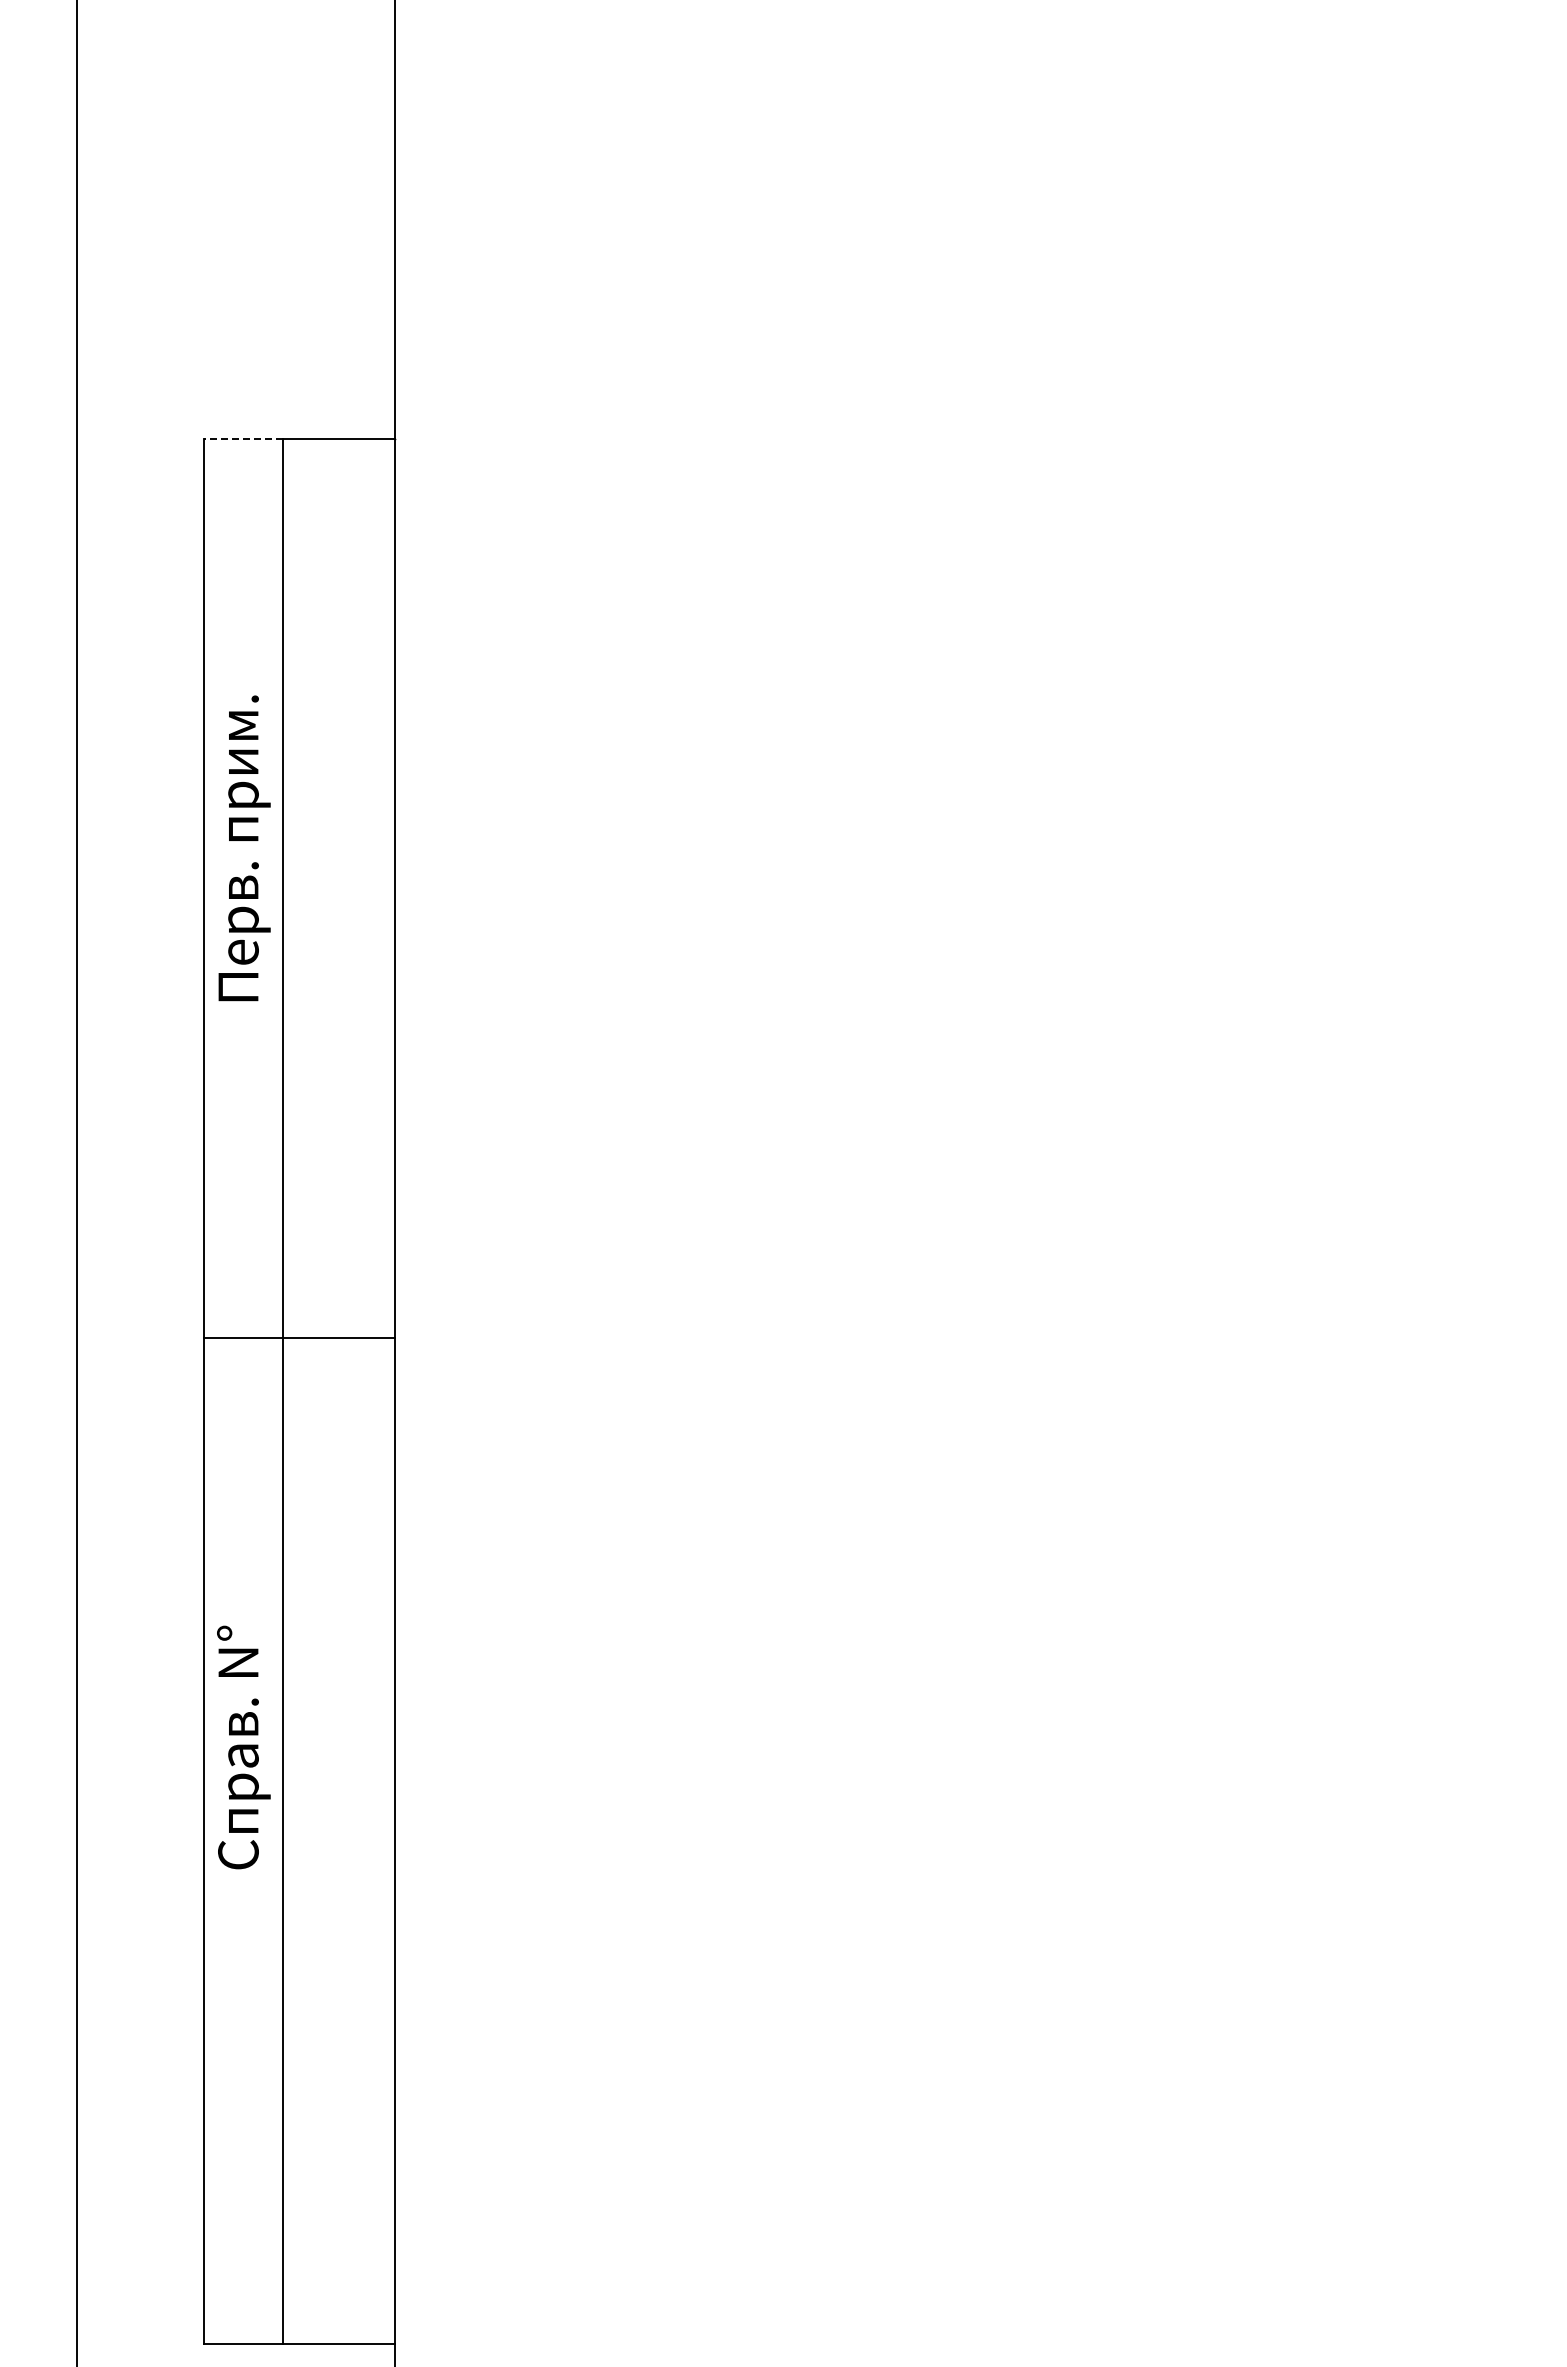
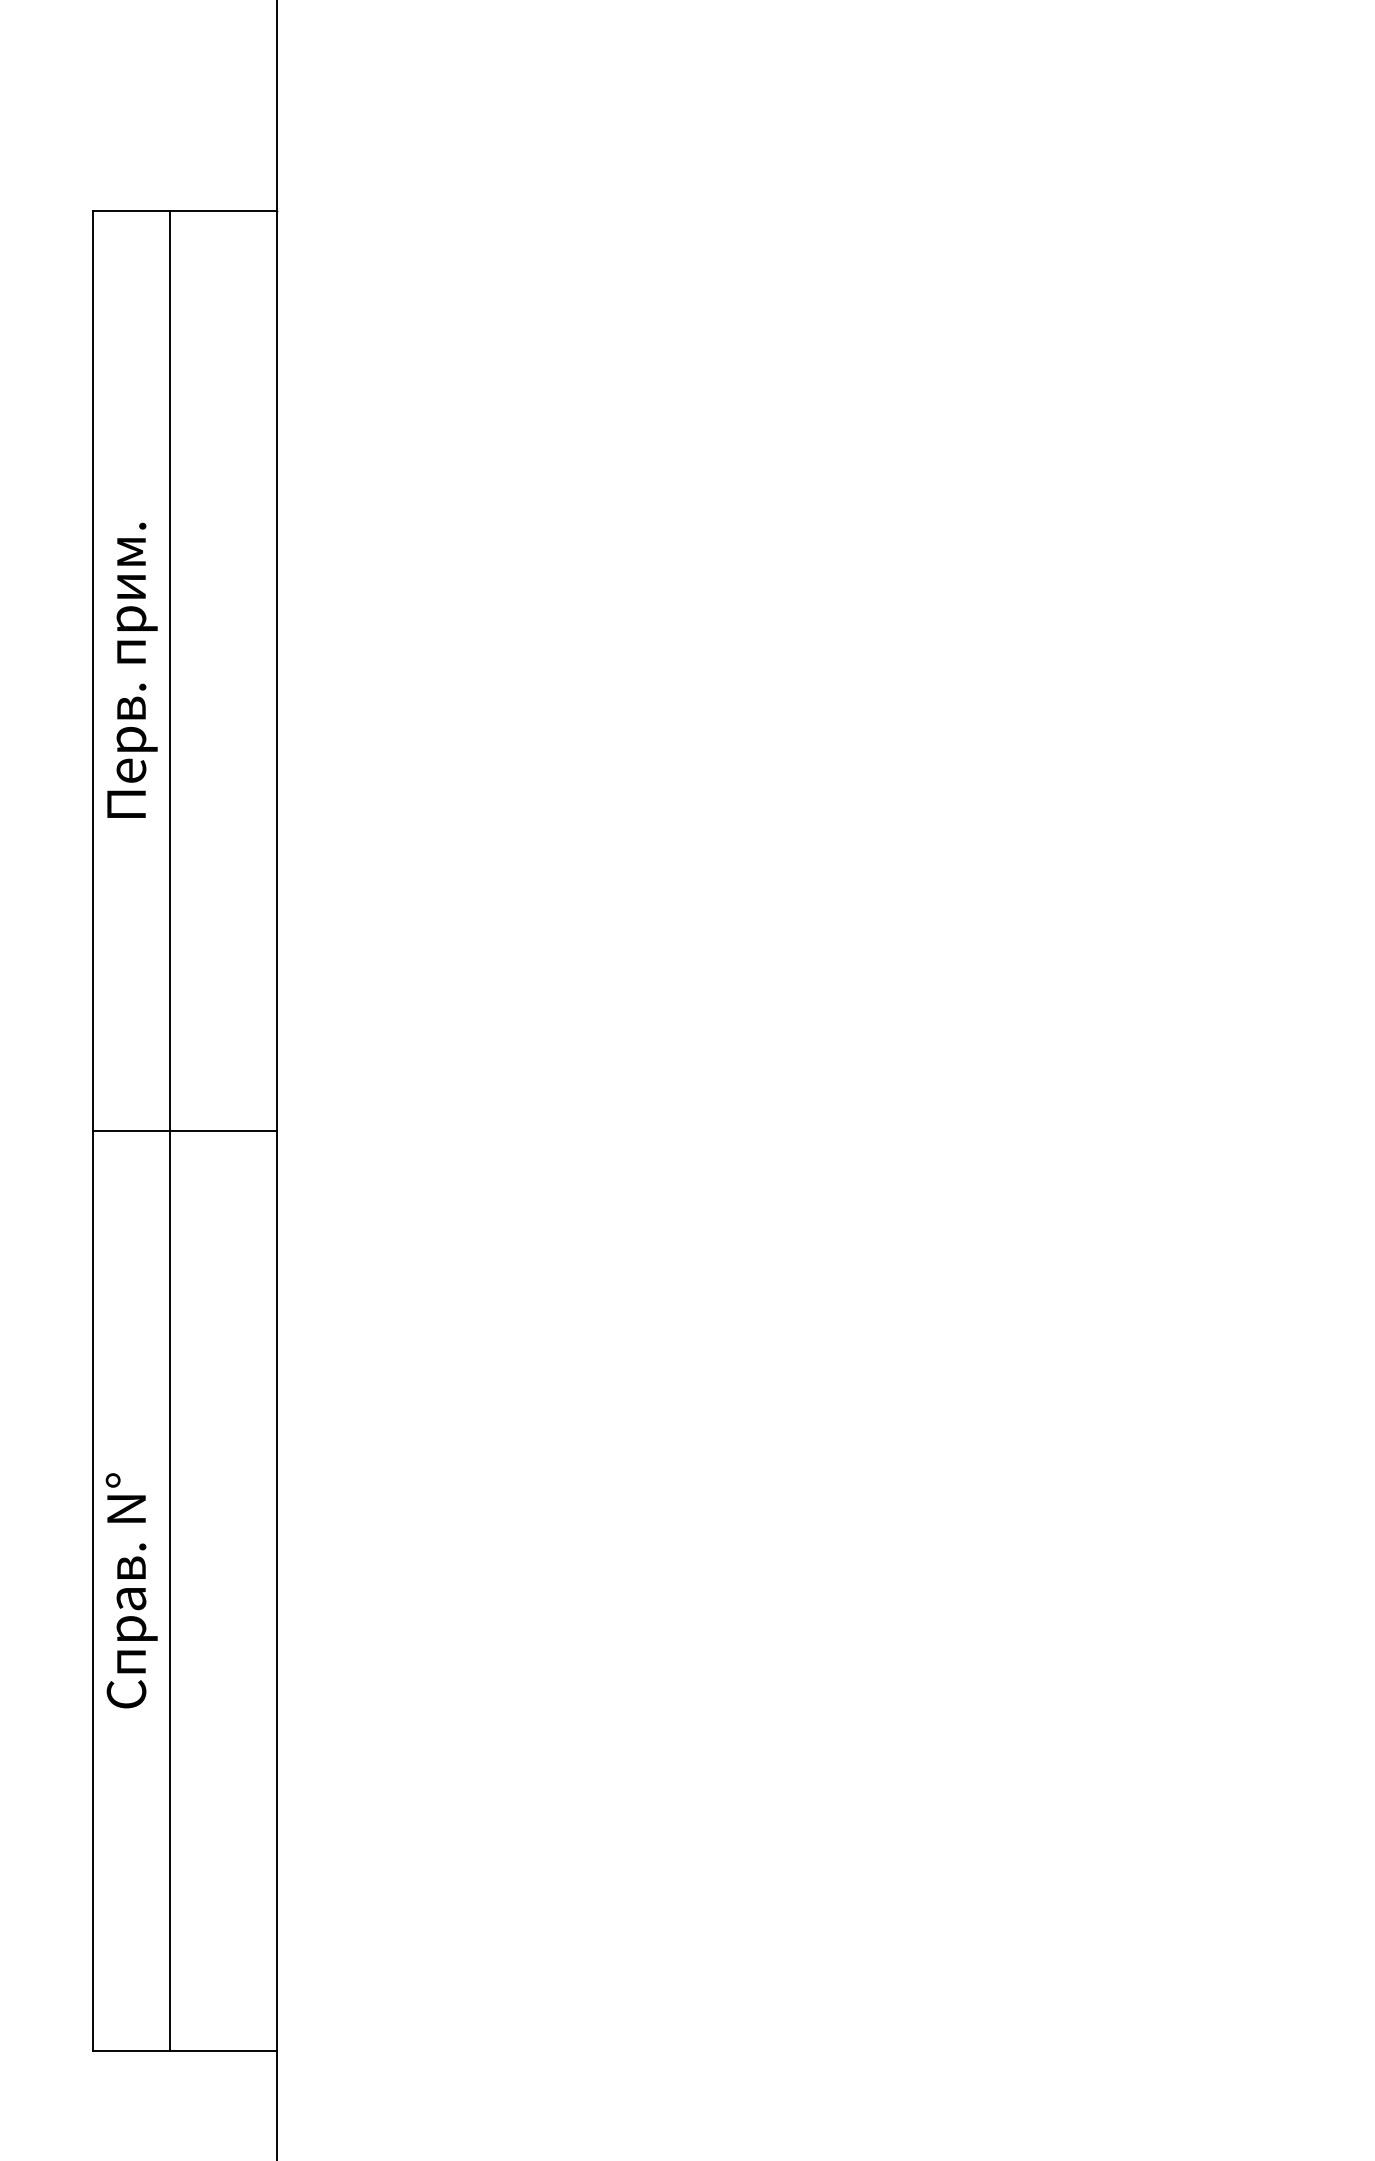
line: (243, 438) -> (131, 210), dashed -> solid
text: (244, 848) -> (132, 670), moved
line: (298, 1338) -> (184, 1131), moved
text: (243, 1747) -> (131, 1590), moved

